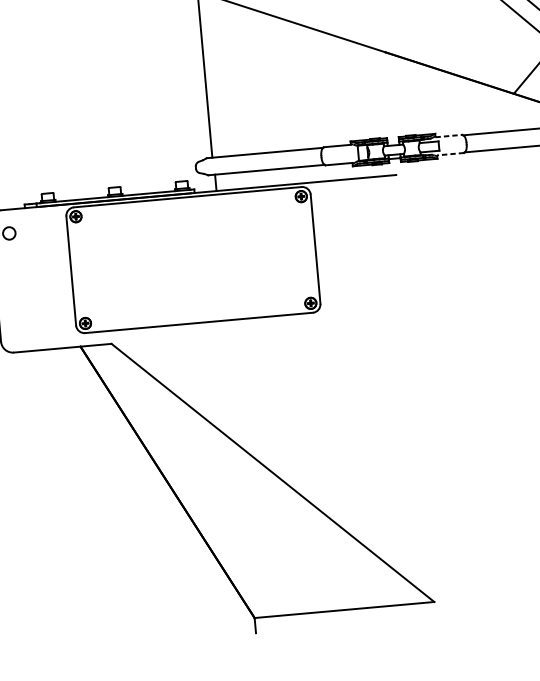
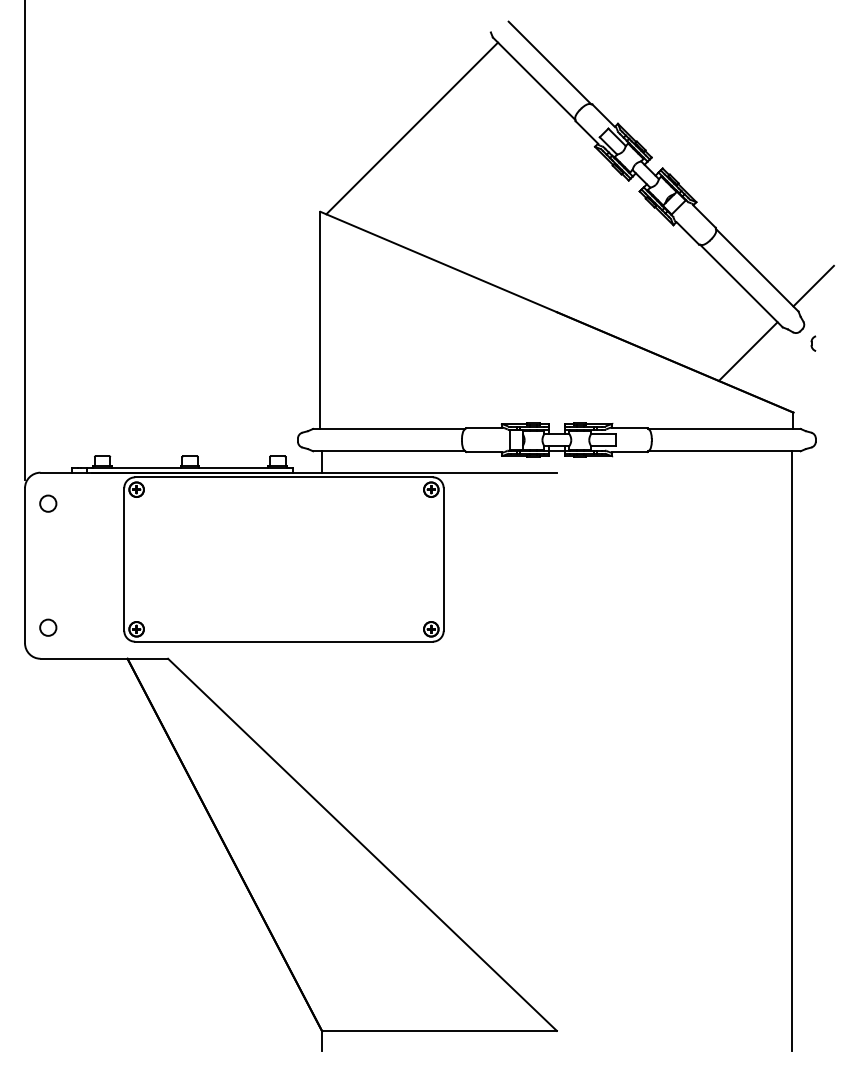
line: (448, 136) -> (629, 428), dashed -> solid
line: (450, 153) -> (629, 451), dashed -> solid
circle: (17, 328) -> (48, 627), added

